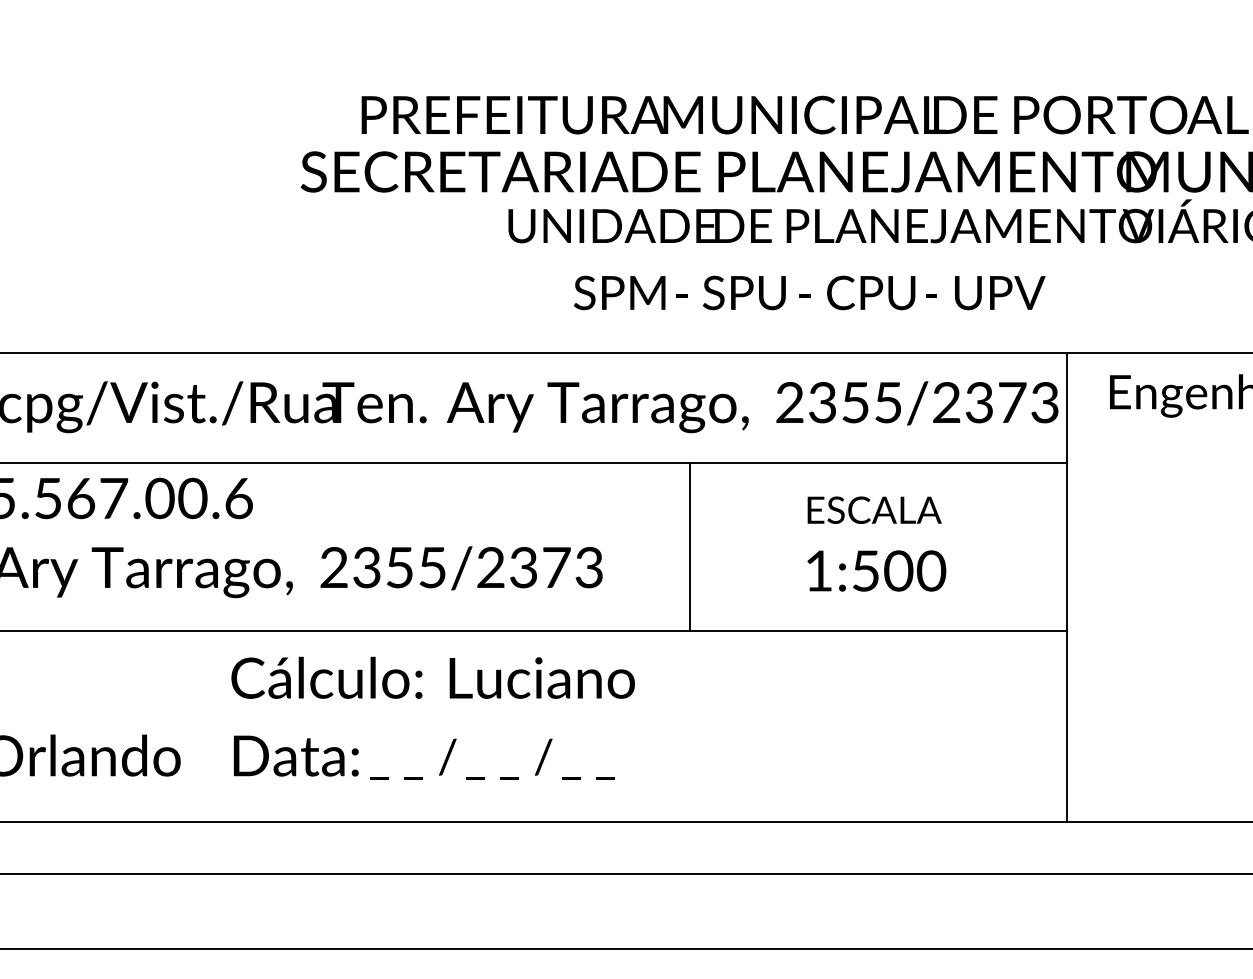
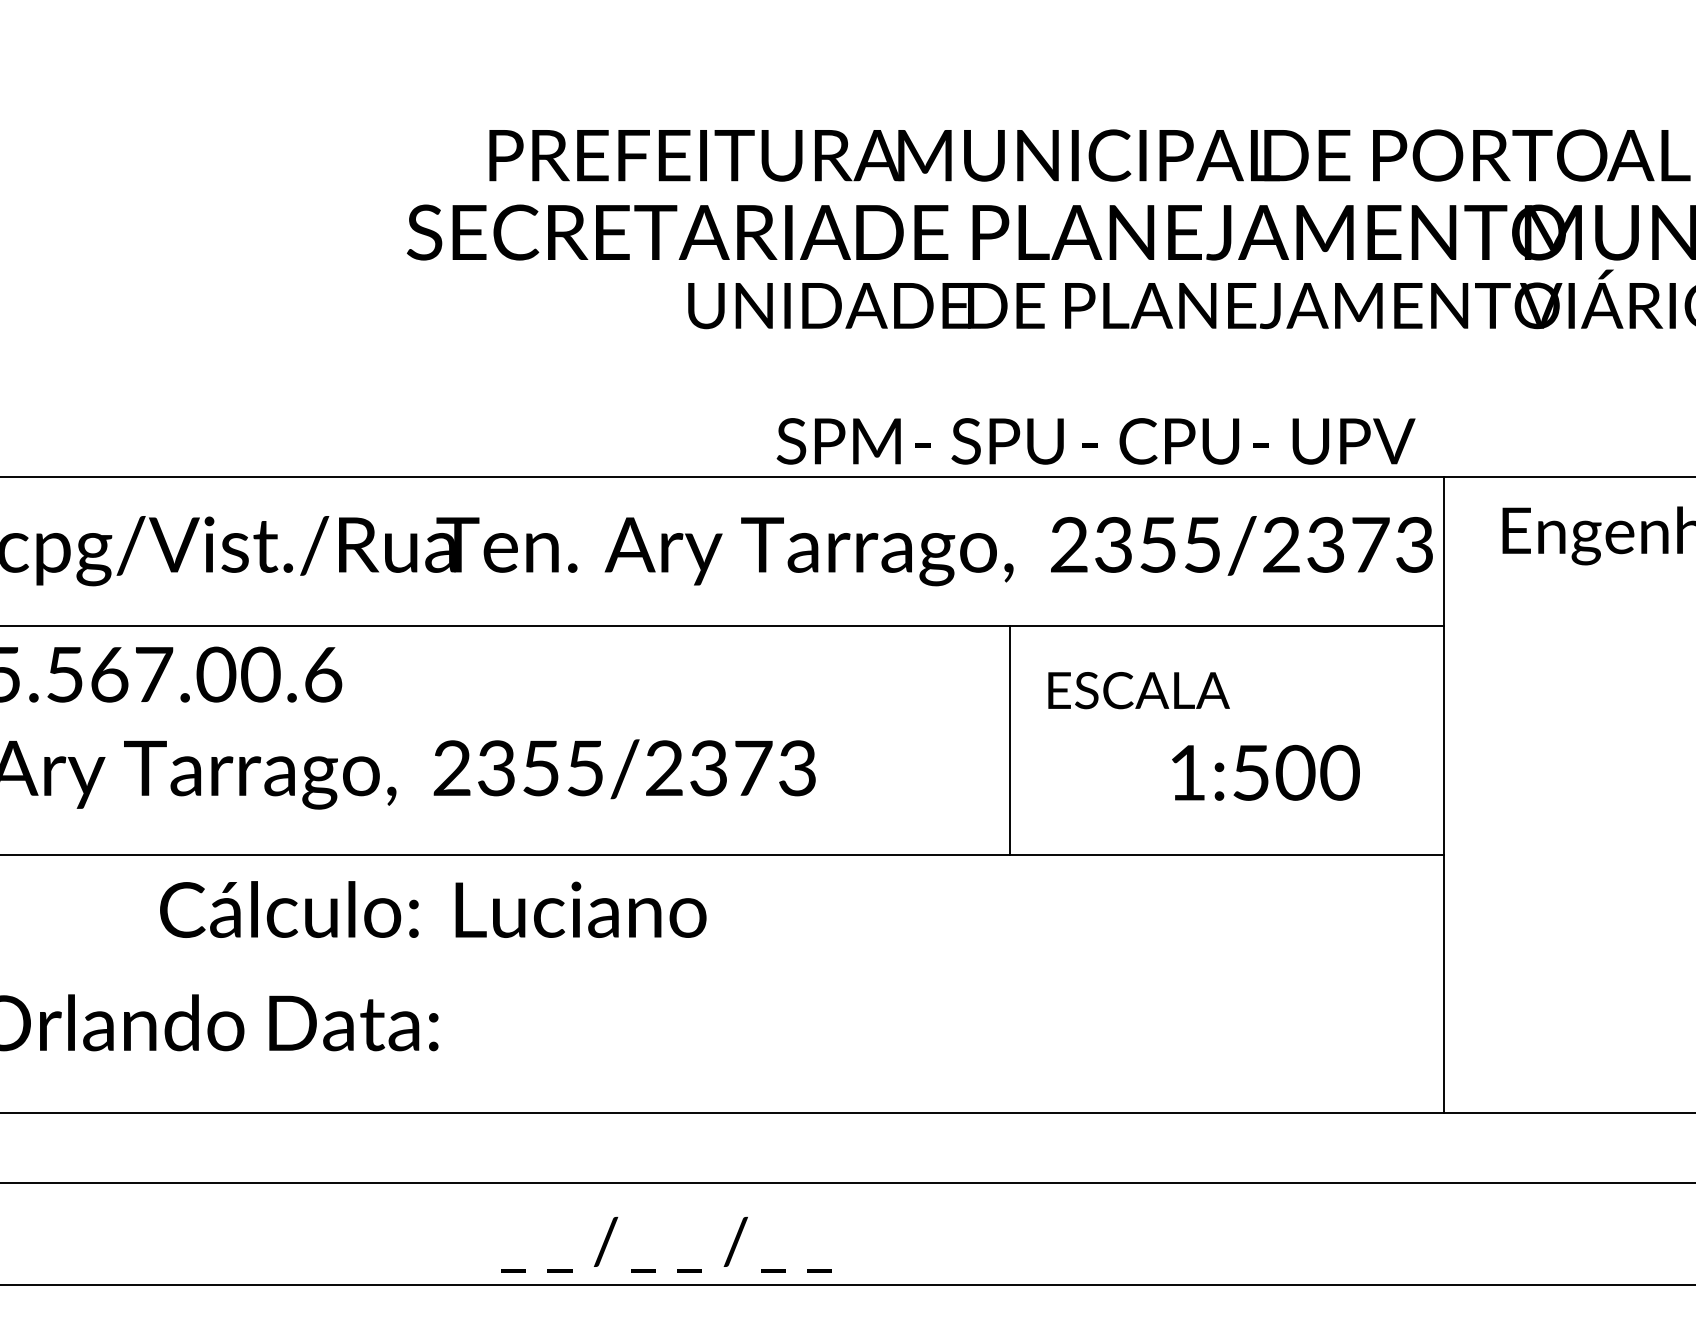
text: (809, 293) -> (1095, 441), moved
text: (874, 510) -> (1138, 690), moved
line: (689, 547) -> (1010, 740), moved
text: (876, 570) -> (1265, 772), moved
text: (433, 677) -> (433, 909), moved
text: (296, 756) -> (353, 1023), moved
text: (492, 759) -> (666, 1244), moved

